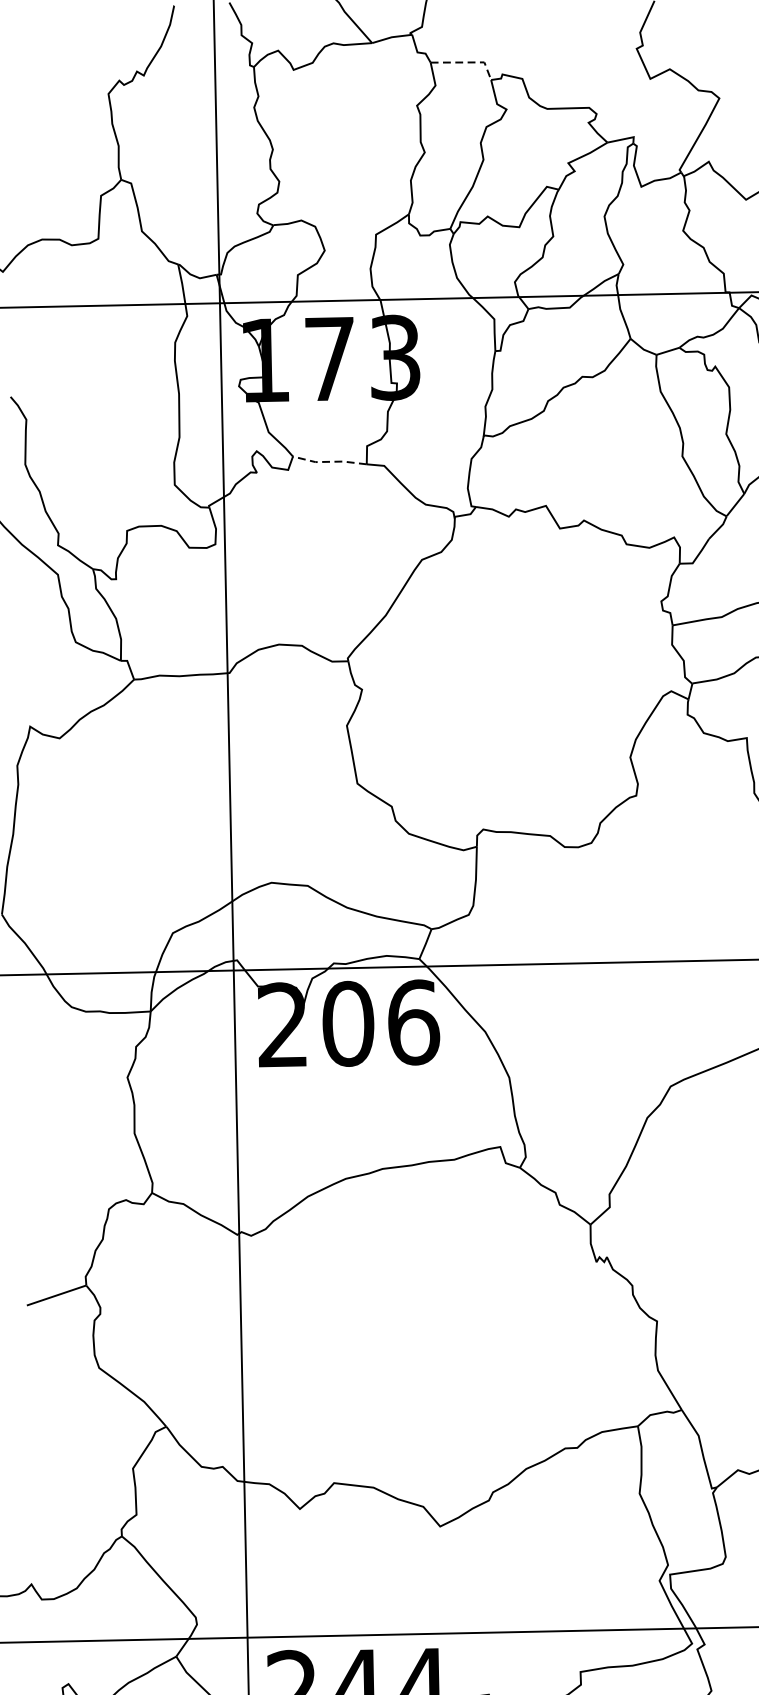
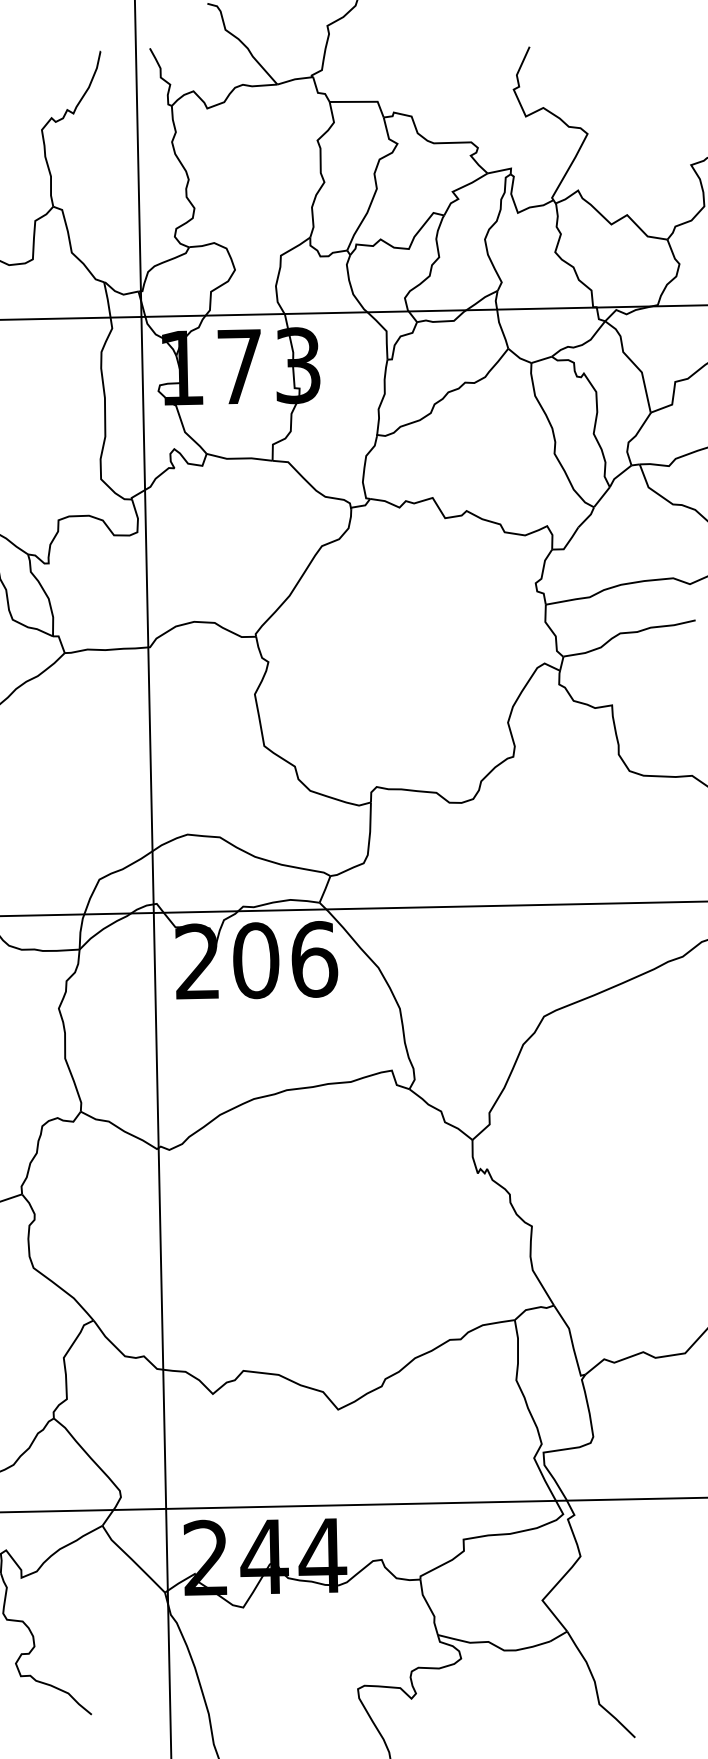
line: (467, 62) -> (362, 101), dashed -> solid
line: (329, 461) -> (239, 458), dashed -> solid

